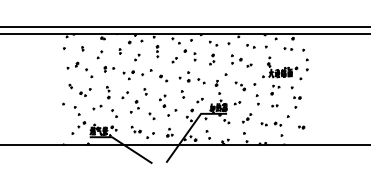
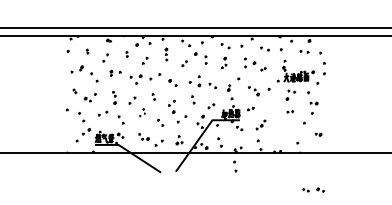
part: (257, 99) -> (235, 166), moved
part: (134, 106) -> (142, 112), size x0.6
part: (271, 123) -> (313, 189), moved

